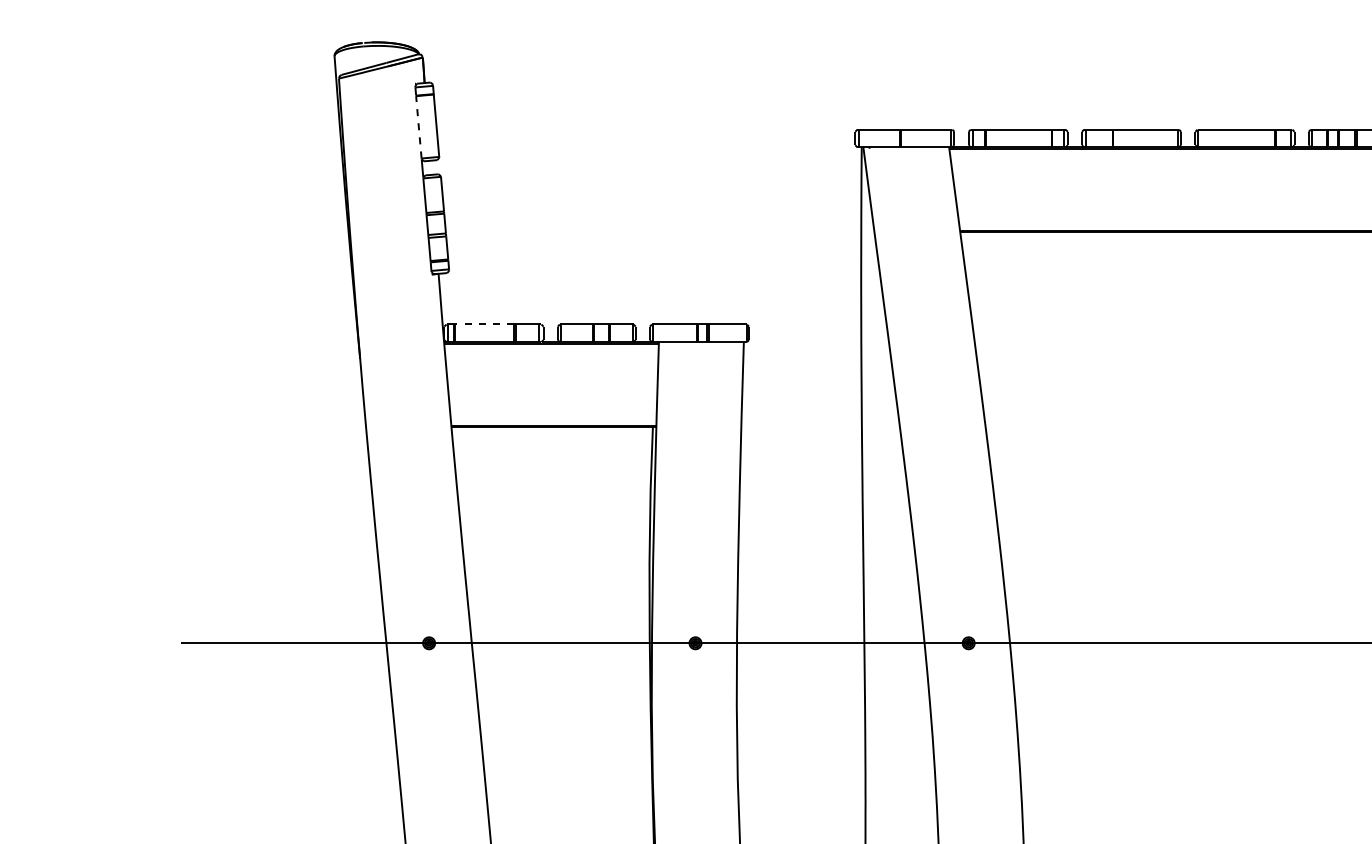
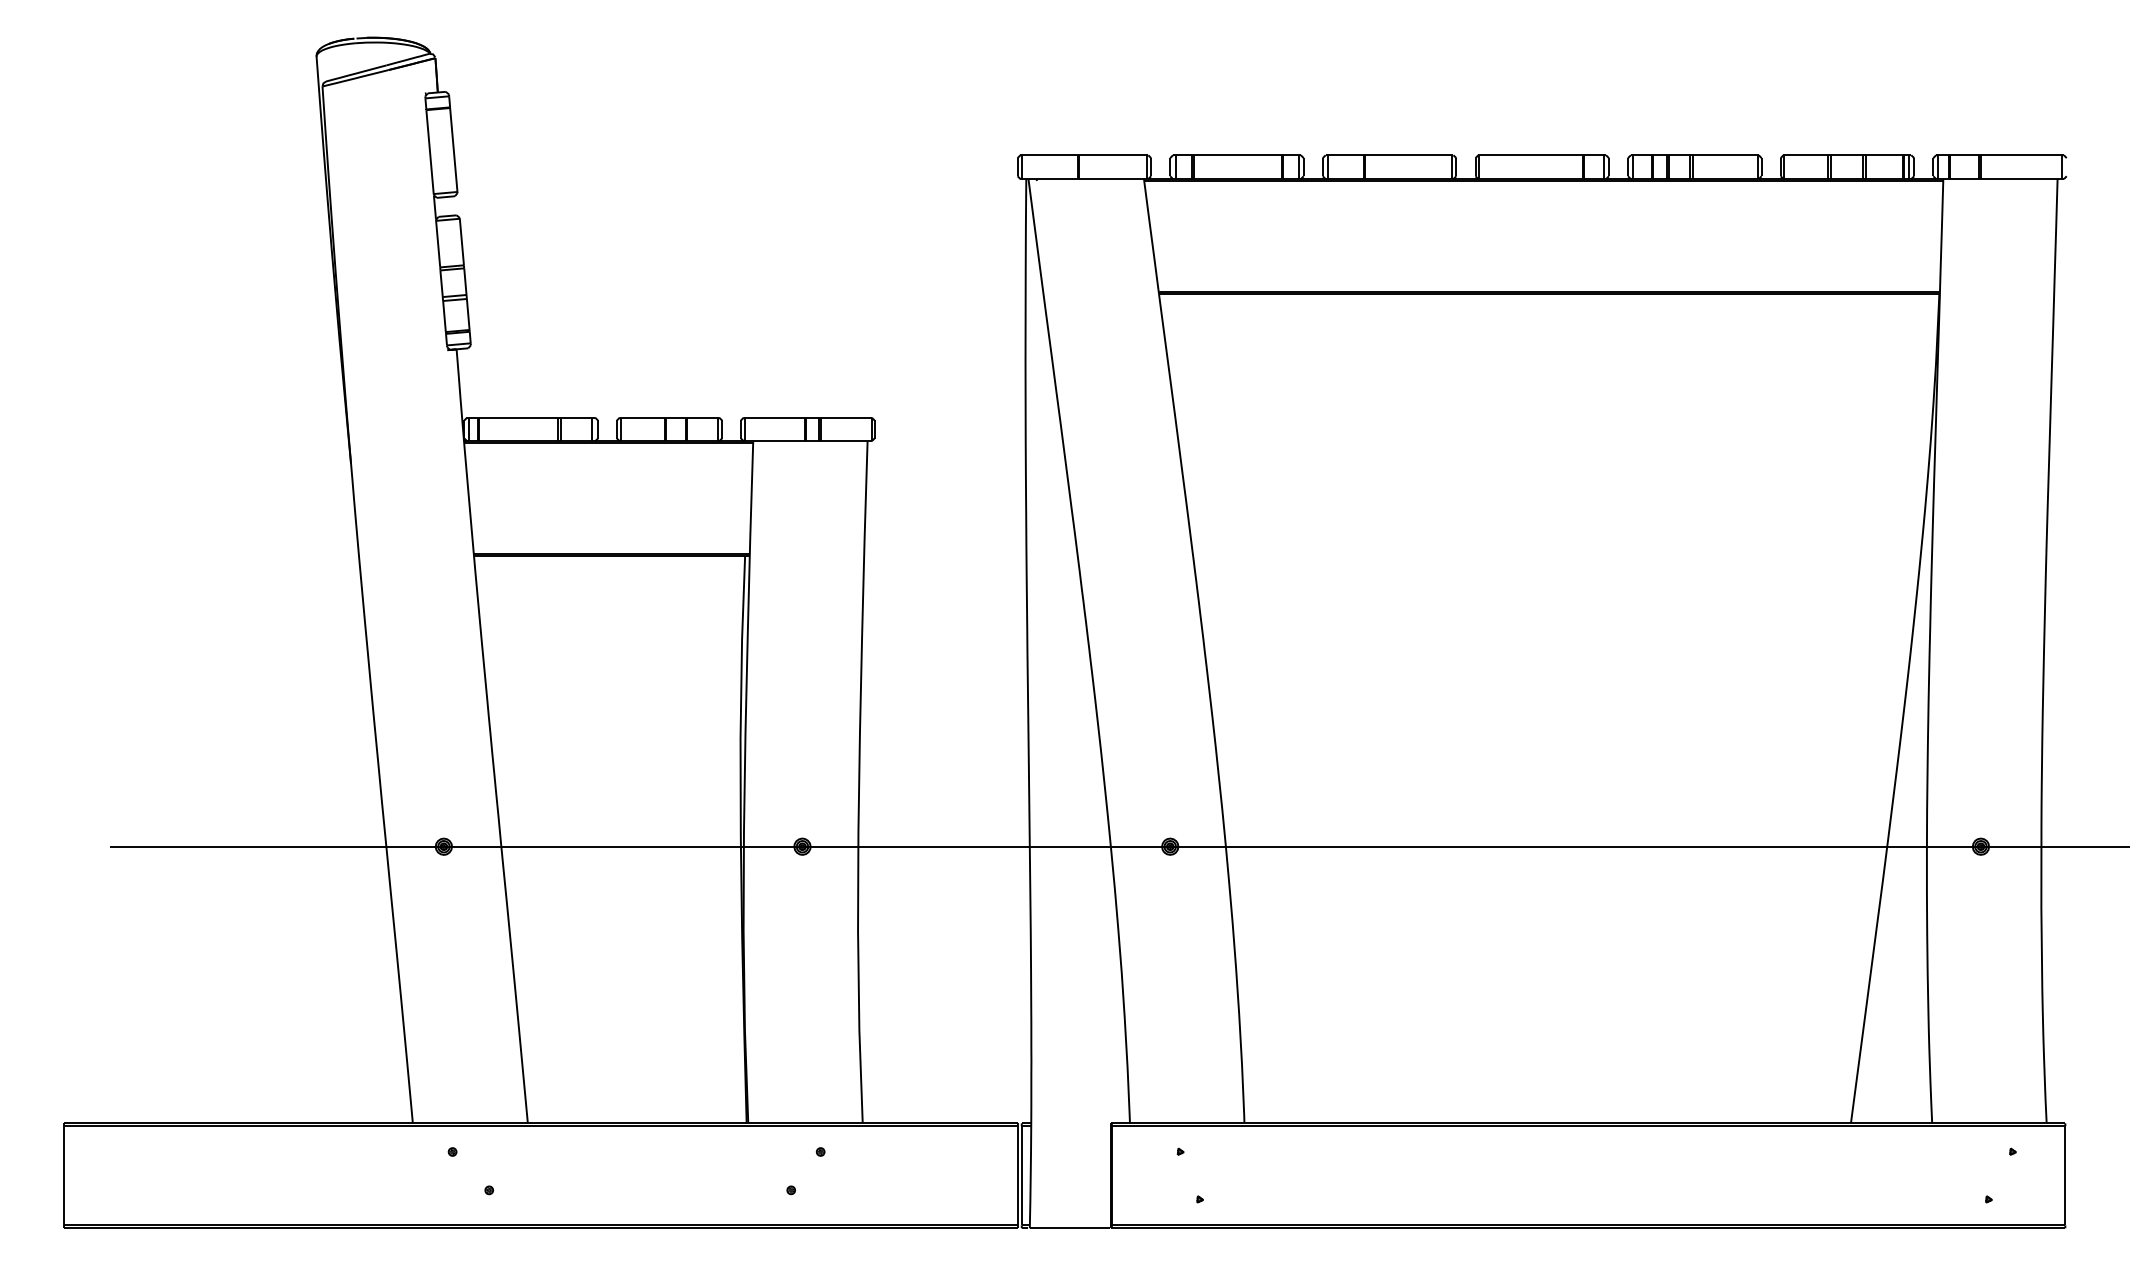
line: (419, 126) -> (430, 151), dashed -> solid
line: (484, 324) -> (518, 417), dashed -> solid

